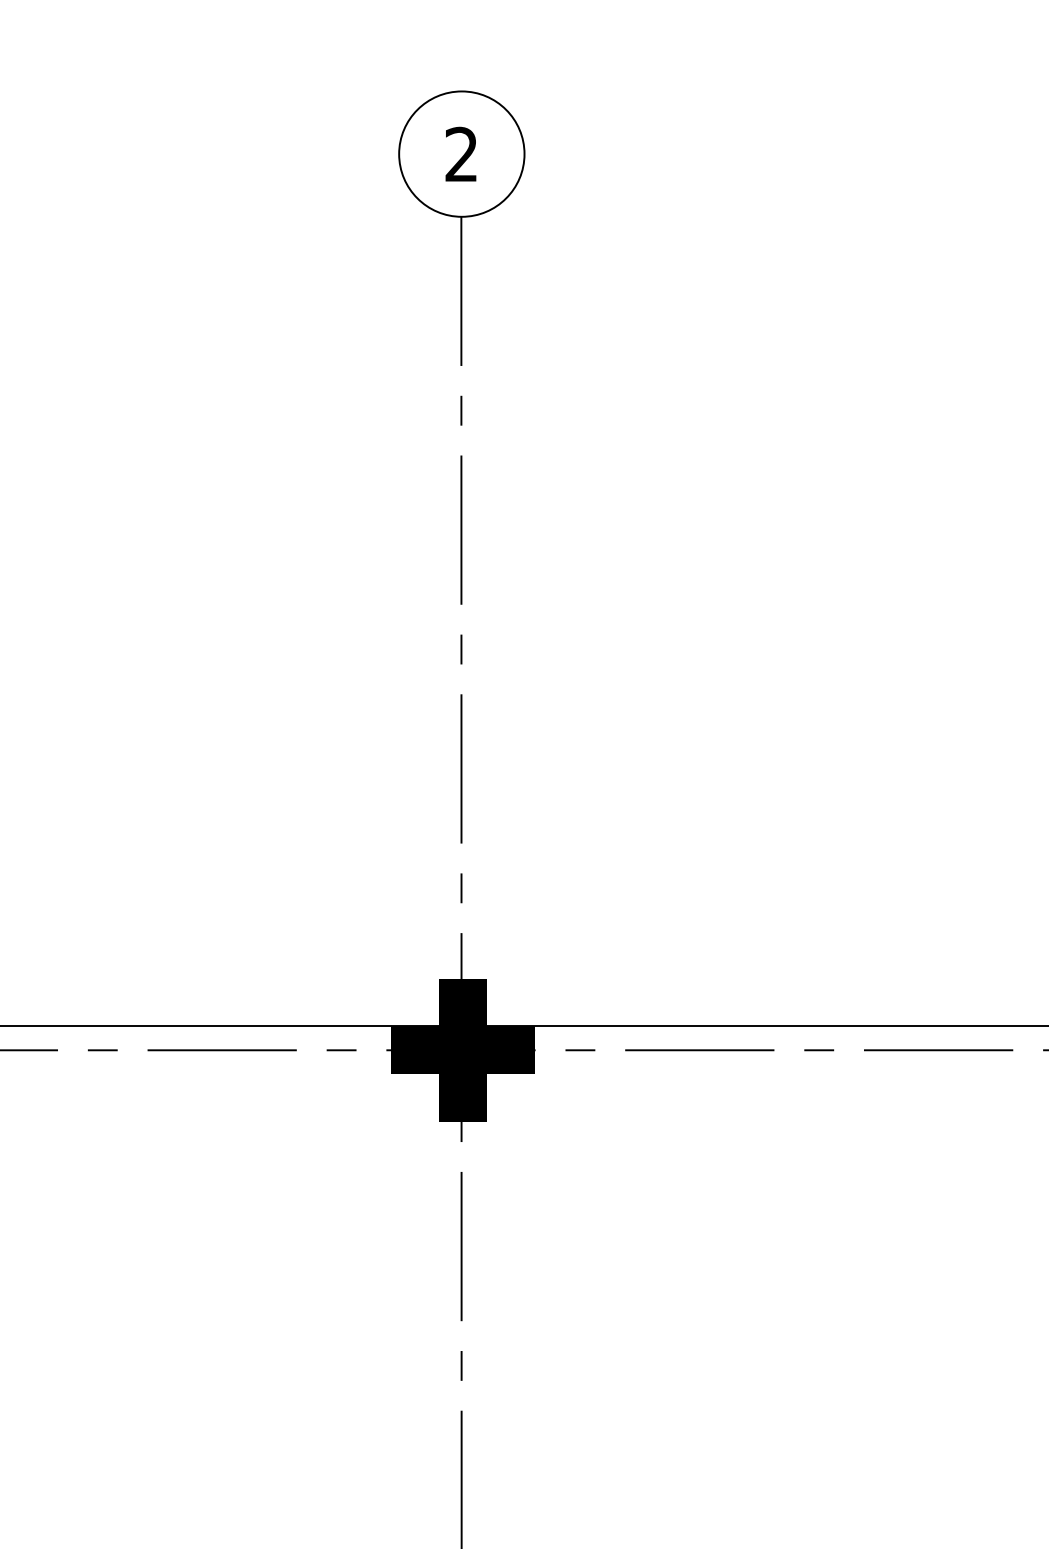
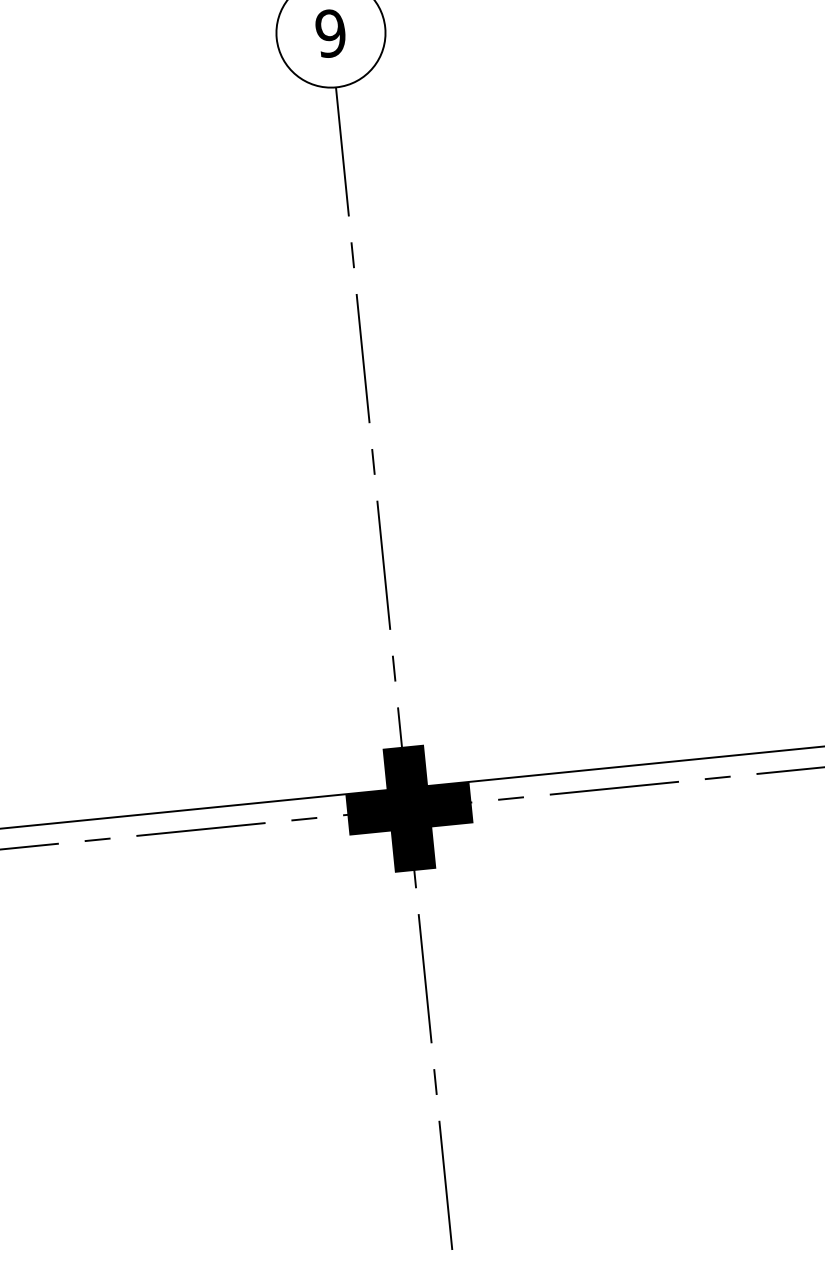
text: (461, 154) -> (330, 33), 2 -> 9

